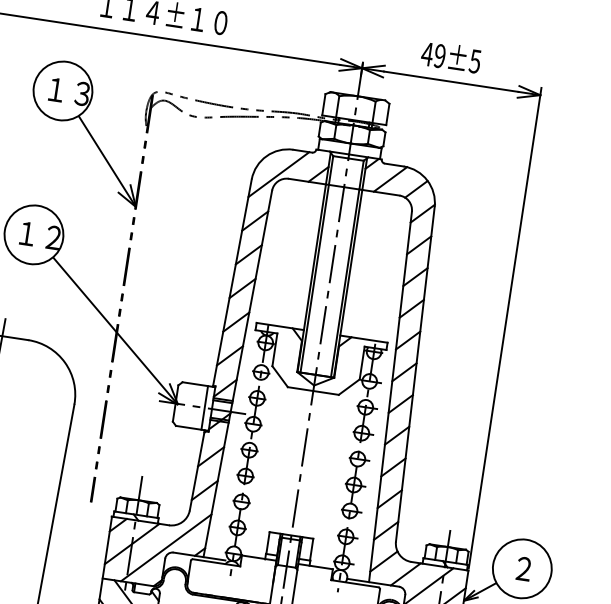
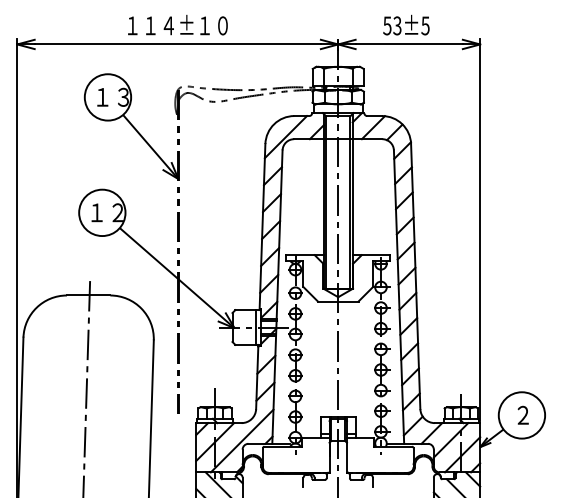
text: (432, 54) -> (391, 25), 49±5 -> 53±5

